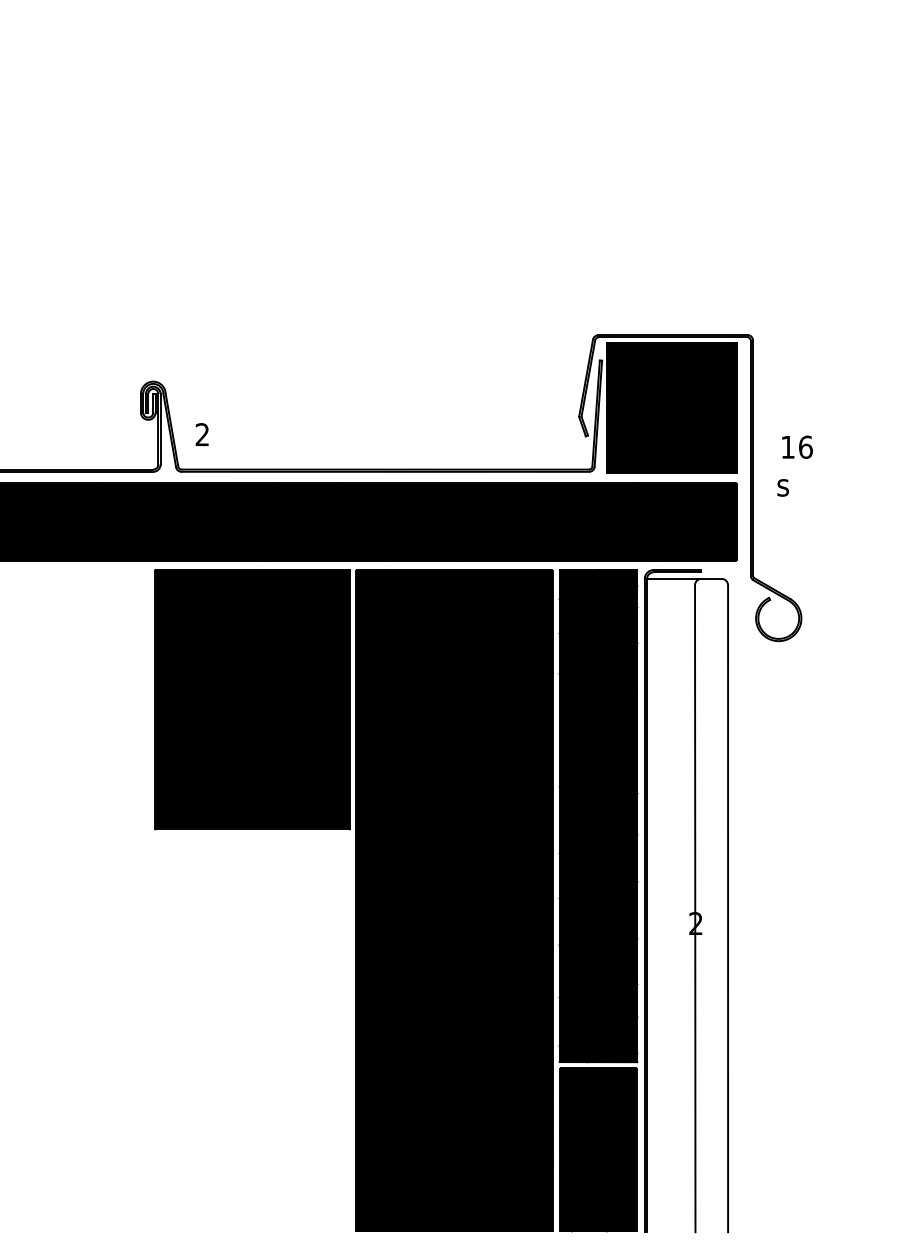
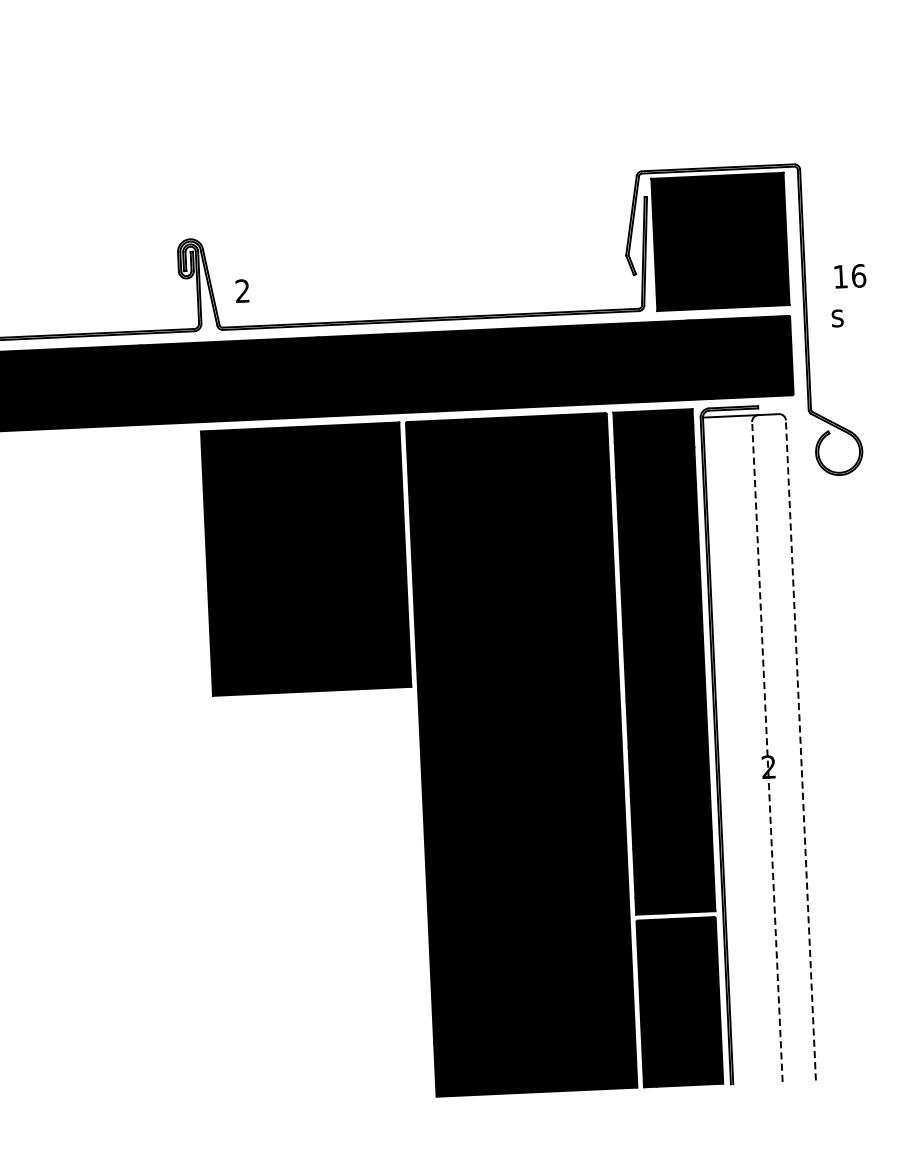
line: (695, 908) -> (767, 751), solid -> dashed
line: (728, 908) -> (801, 750), solid -> dashed

